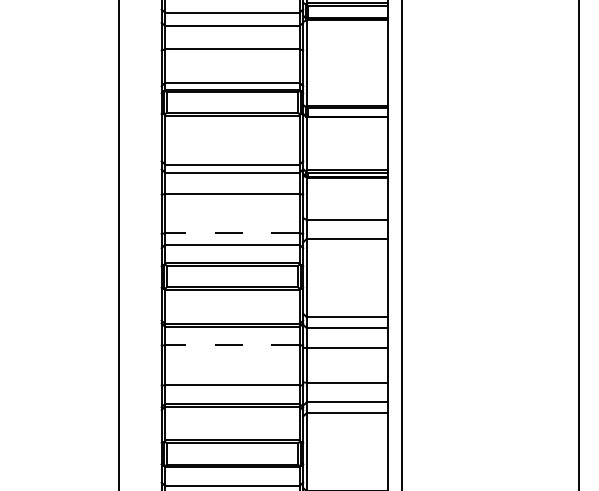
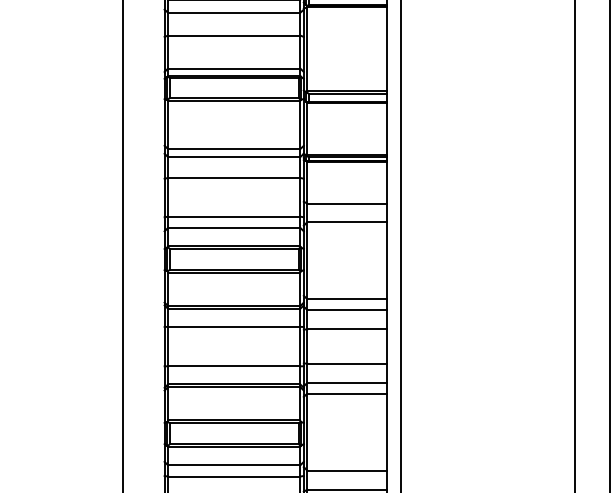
line: (231, 233) -> (233, 216), dashed -> solid
line: (231, 344) -> (233, 326), dashed -> solid

